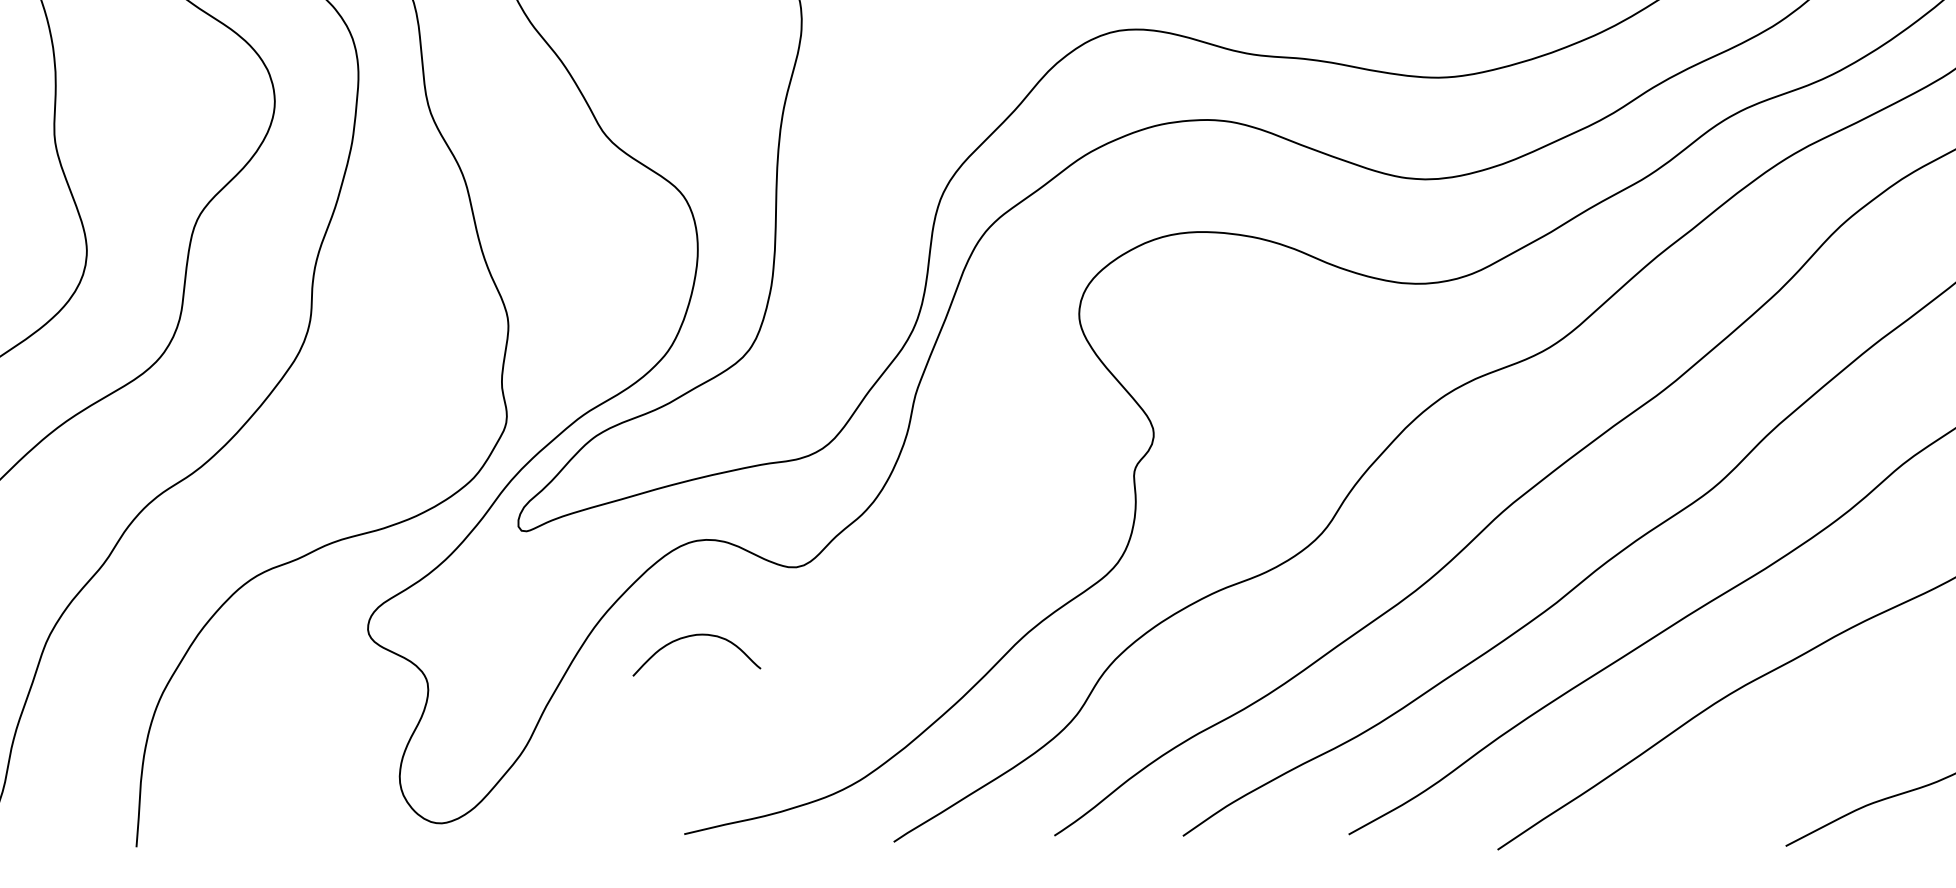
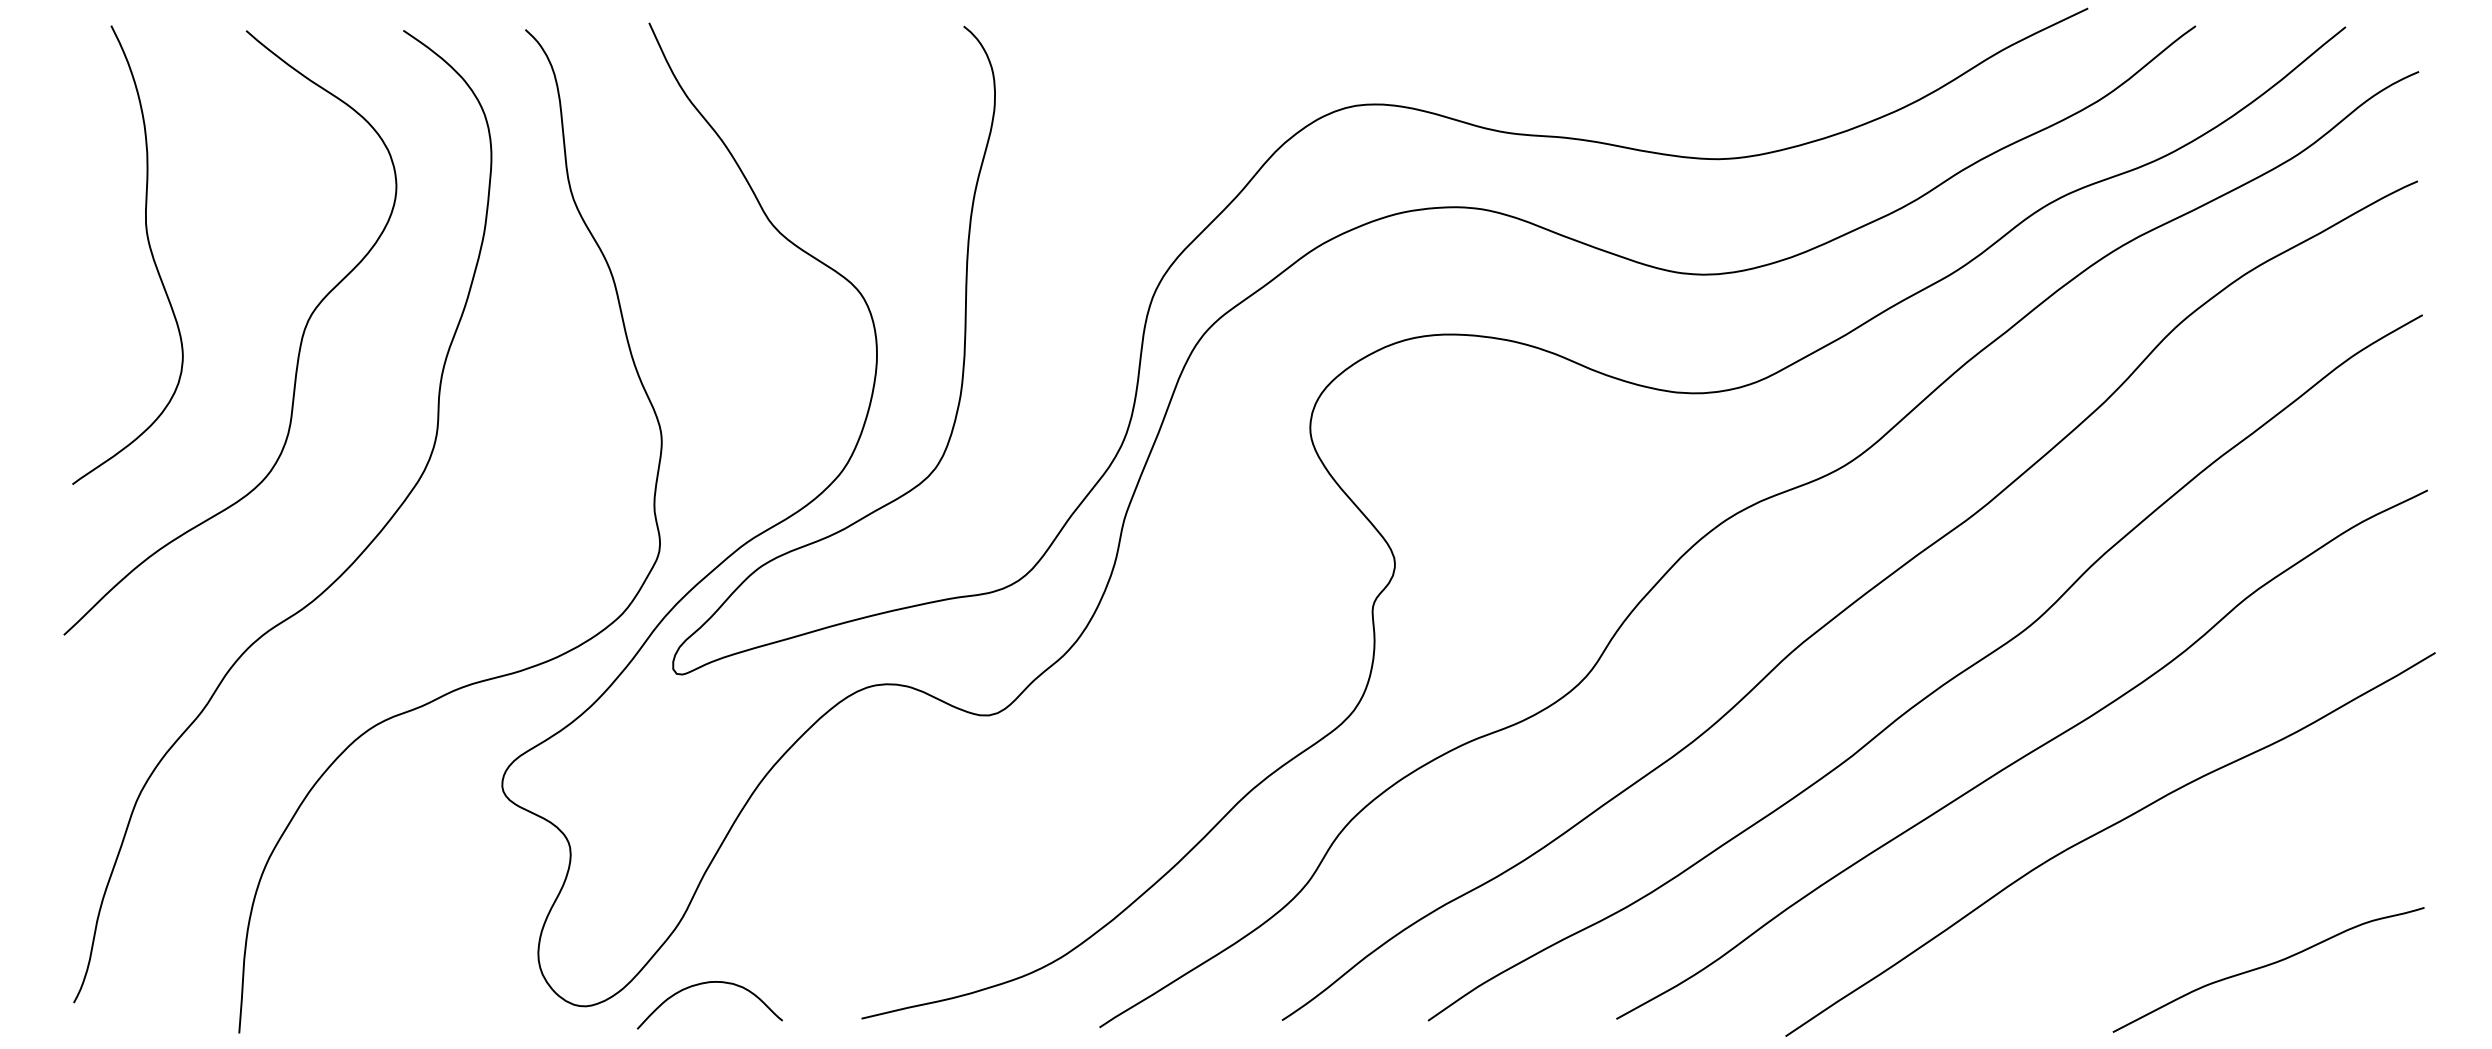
curve: (691, 636) -> (703, 984), moved

